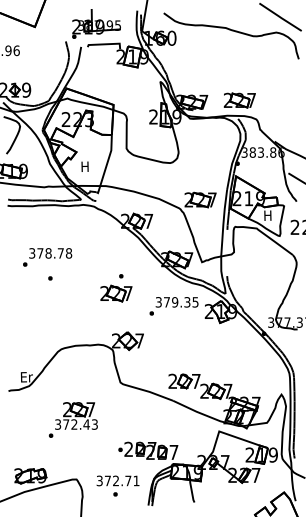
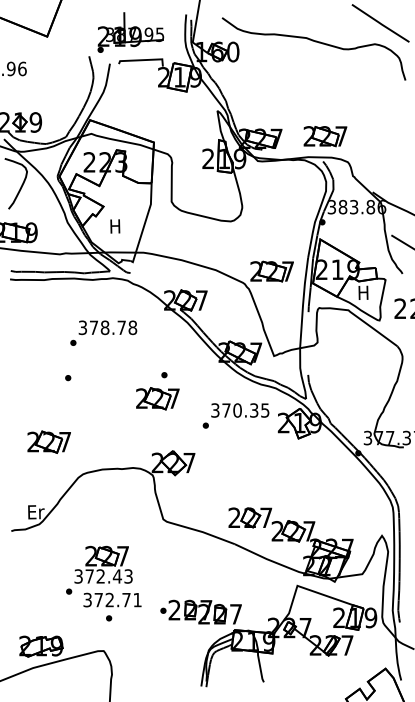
text: (47, 257) -> (103, 333), moved
text: (175, 302) -> (238, 410), 379.35 -> 370.35
part: (36, 325) -> (49, 441), added
text: (117, 485) -> (111, 606), moved

